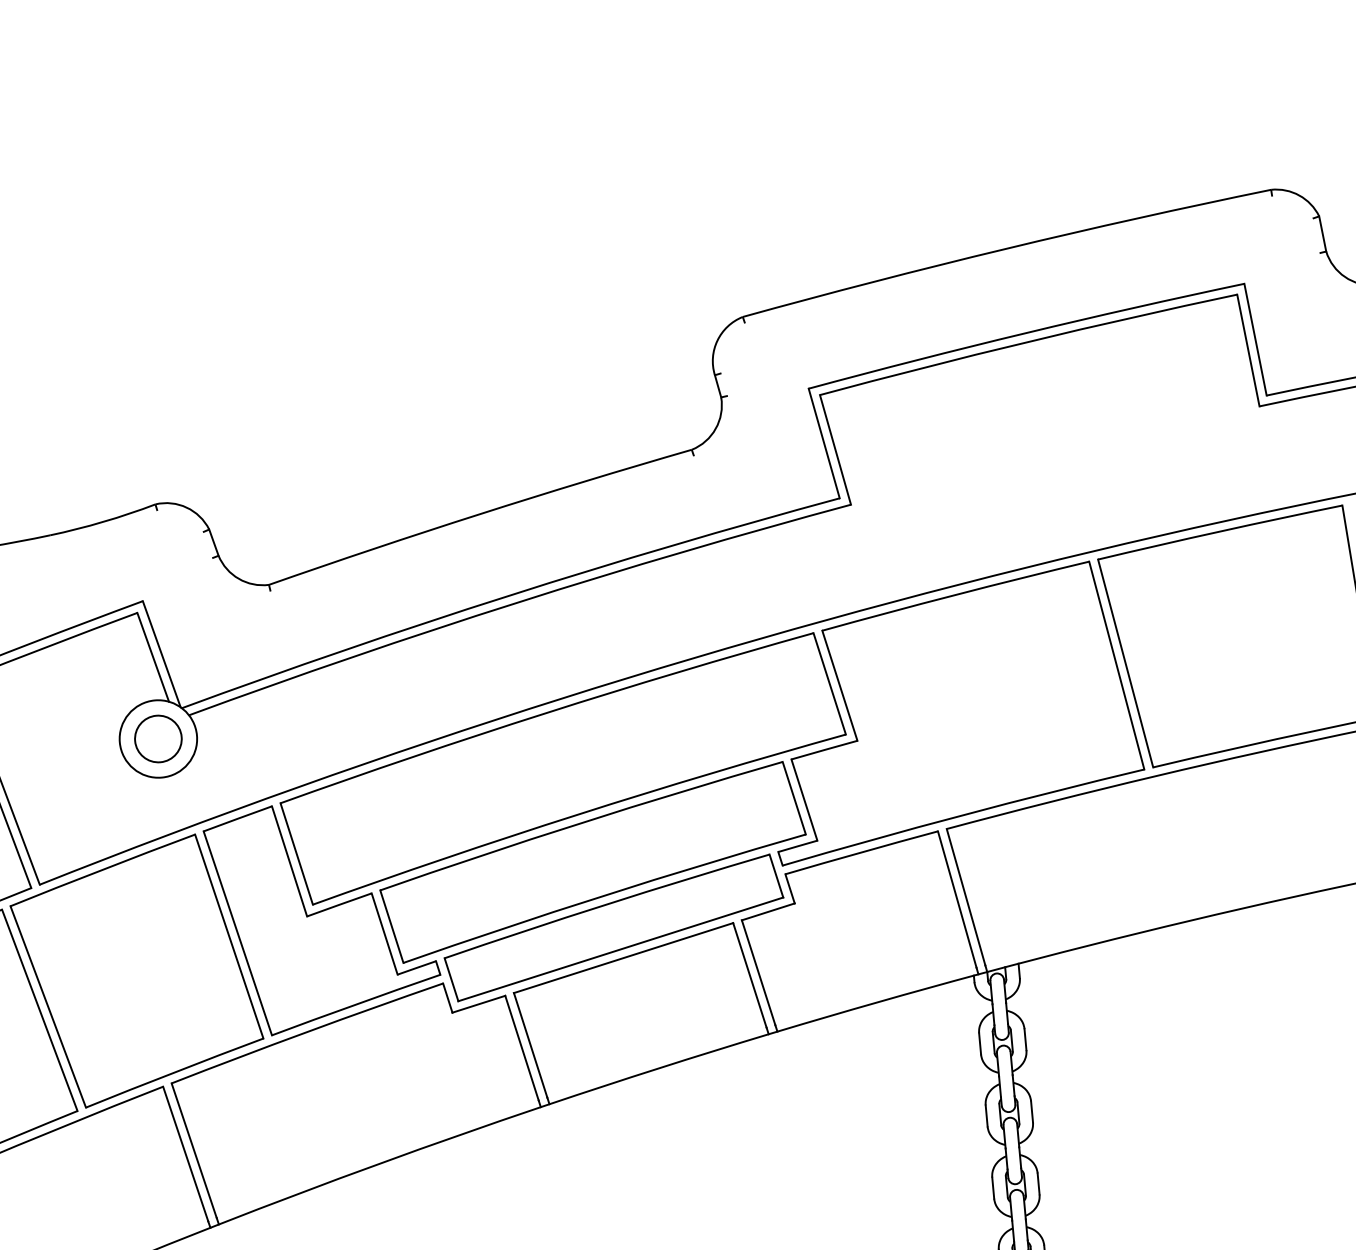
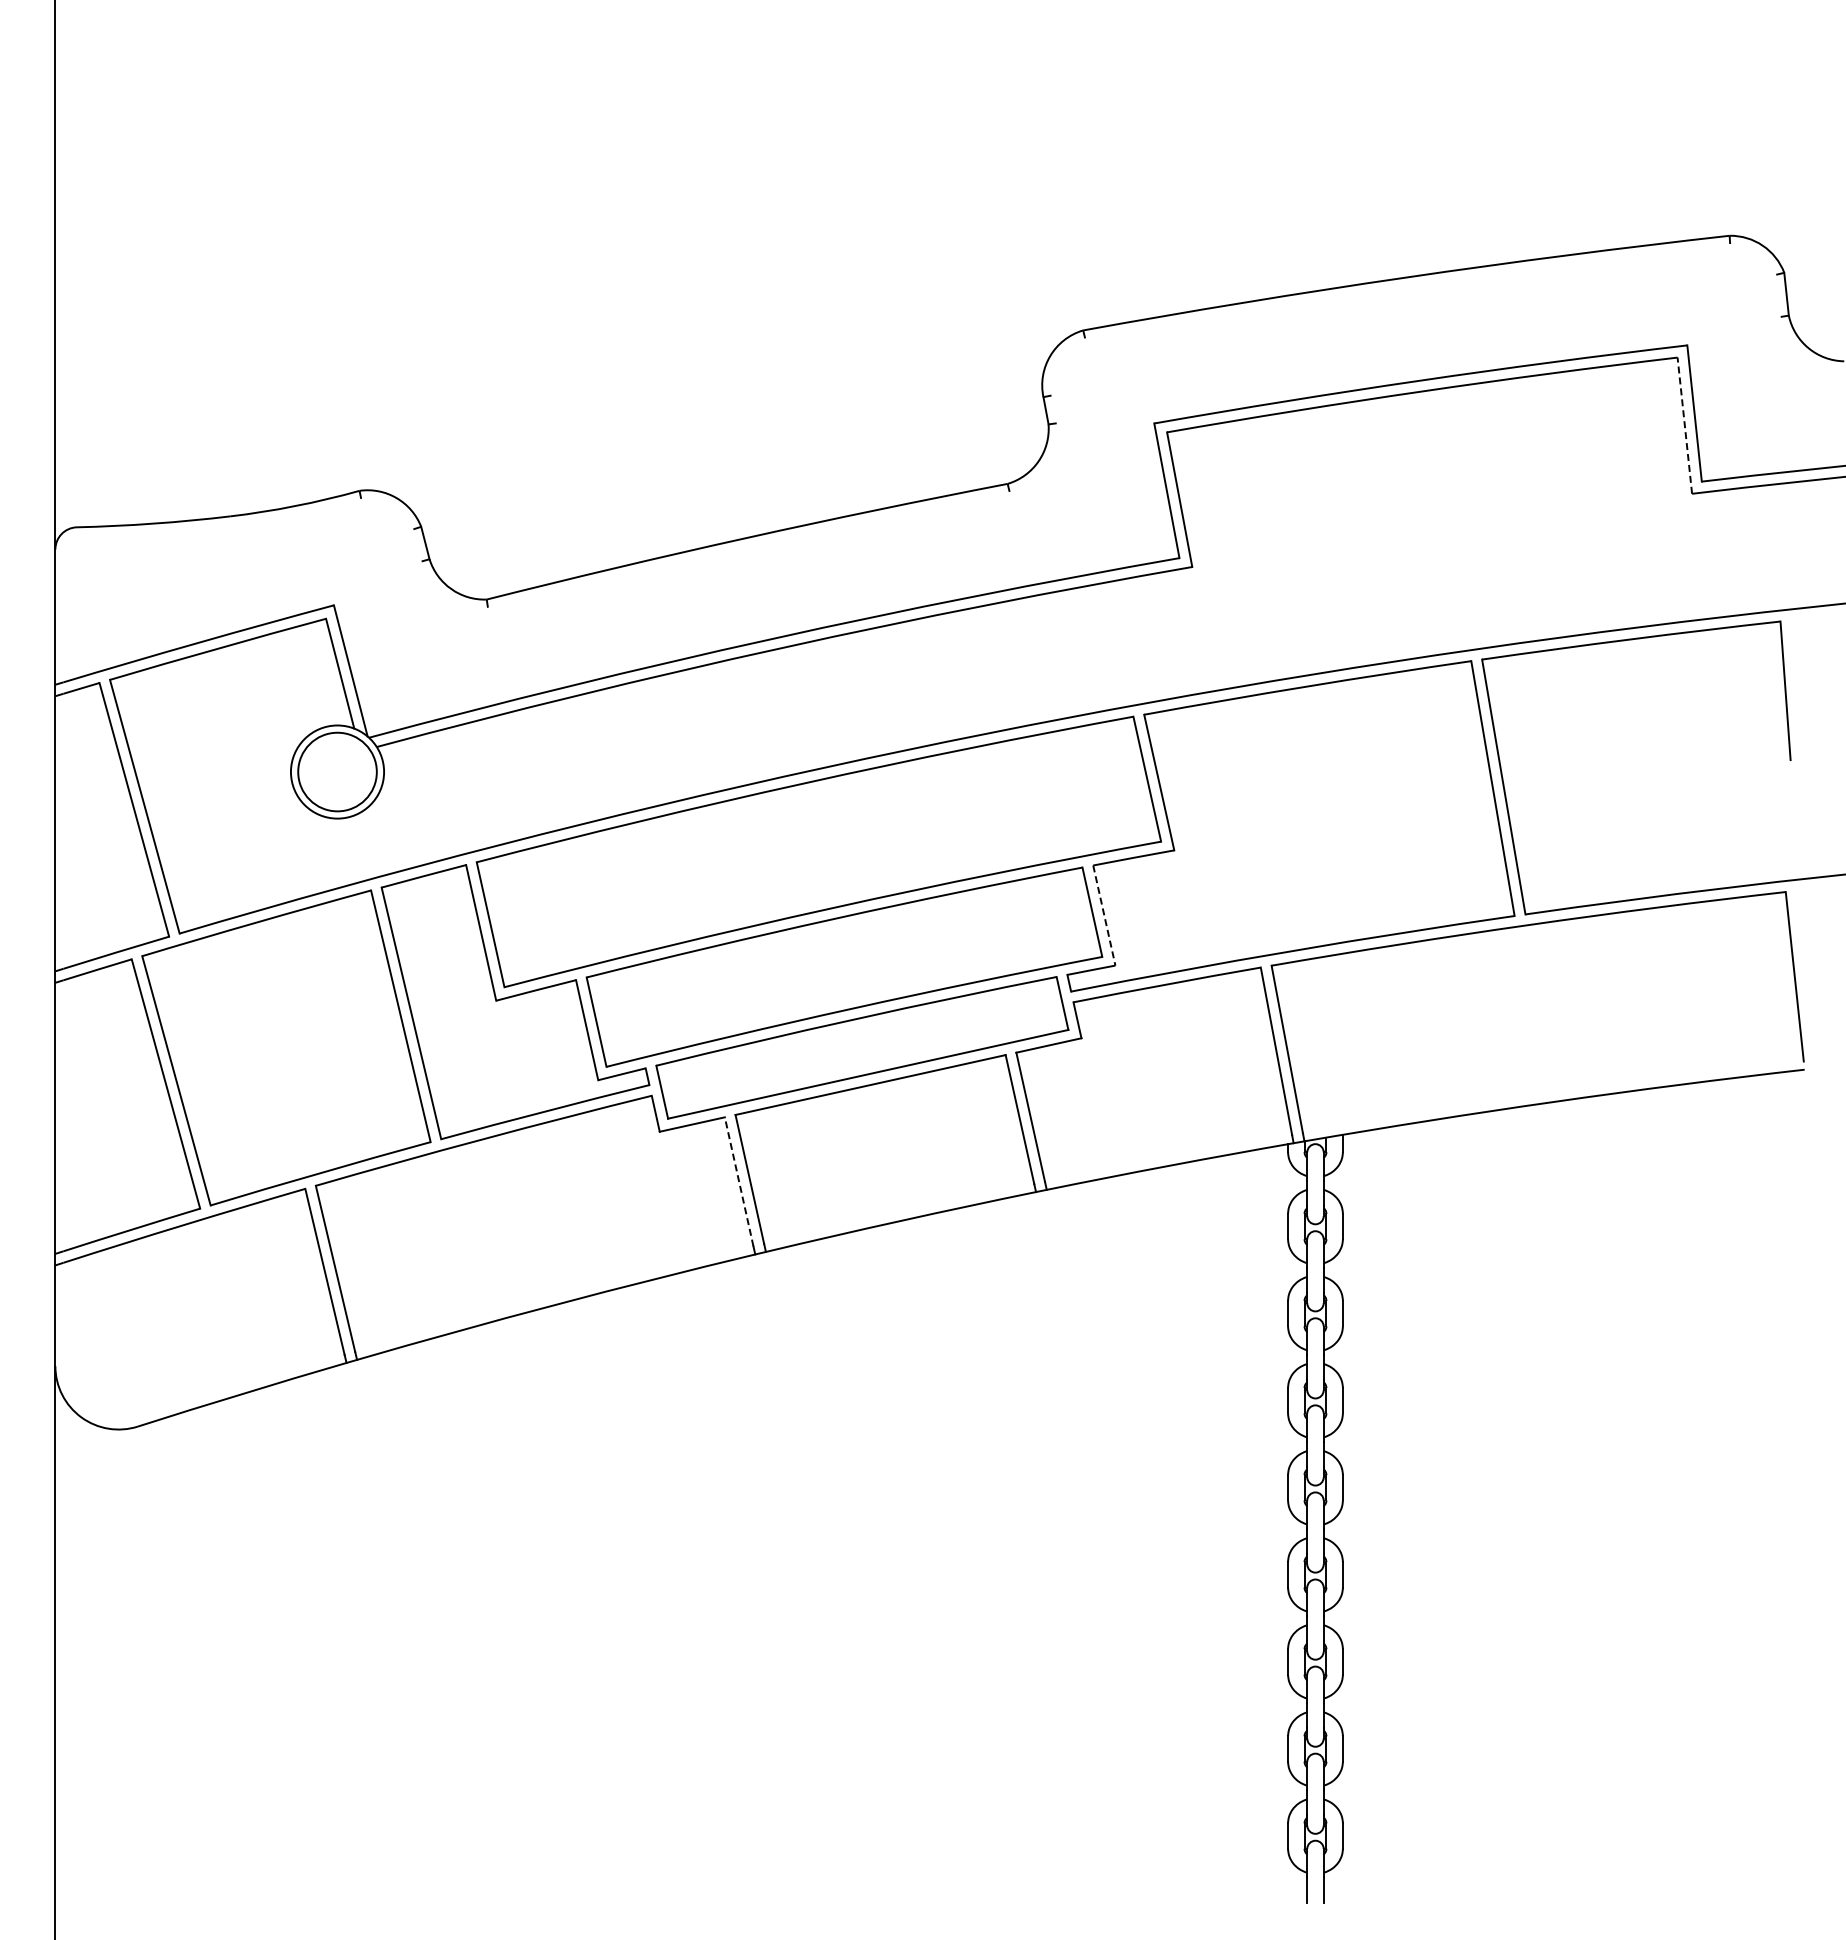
line: (1248, 350) -> (1684, 425), solid -> dashed
circle: (158, 738) -> (337, 771), size x1.4
line: (804, 800) -> (1104, 916), solid -> dashed
line: (522, 1047) -> (739, 1181), solid -> dashed

